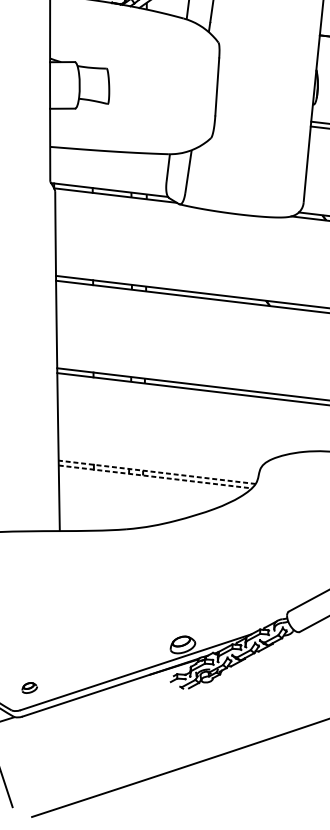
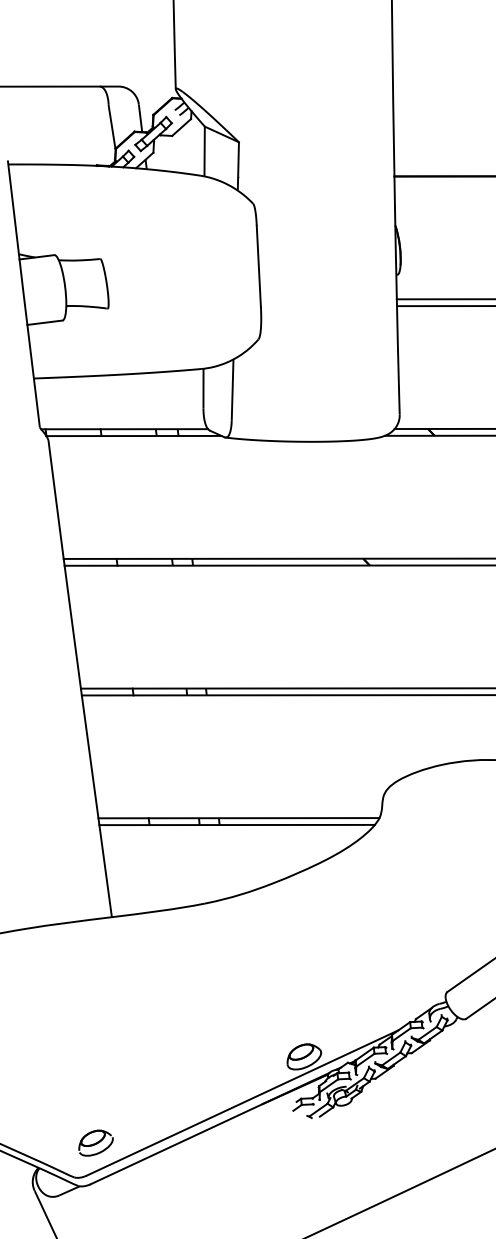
line: (156, 472) -> (238, 818), dashed -> solid
line: (155, 477) -> (237, 825), dashed -> solid
part: (29, 687) -> (95, 1142), size x1.67

